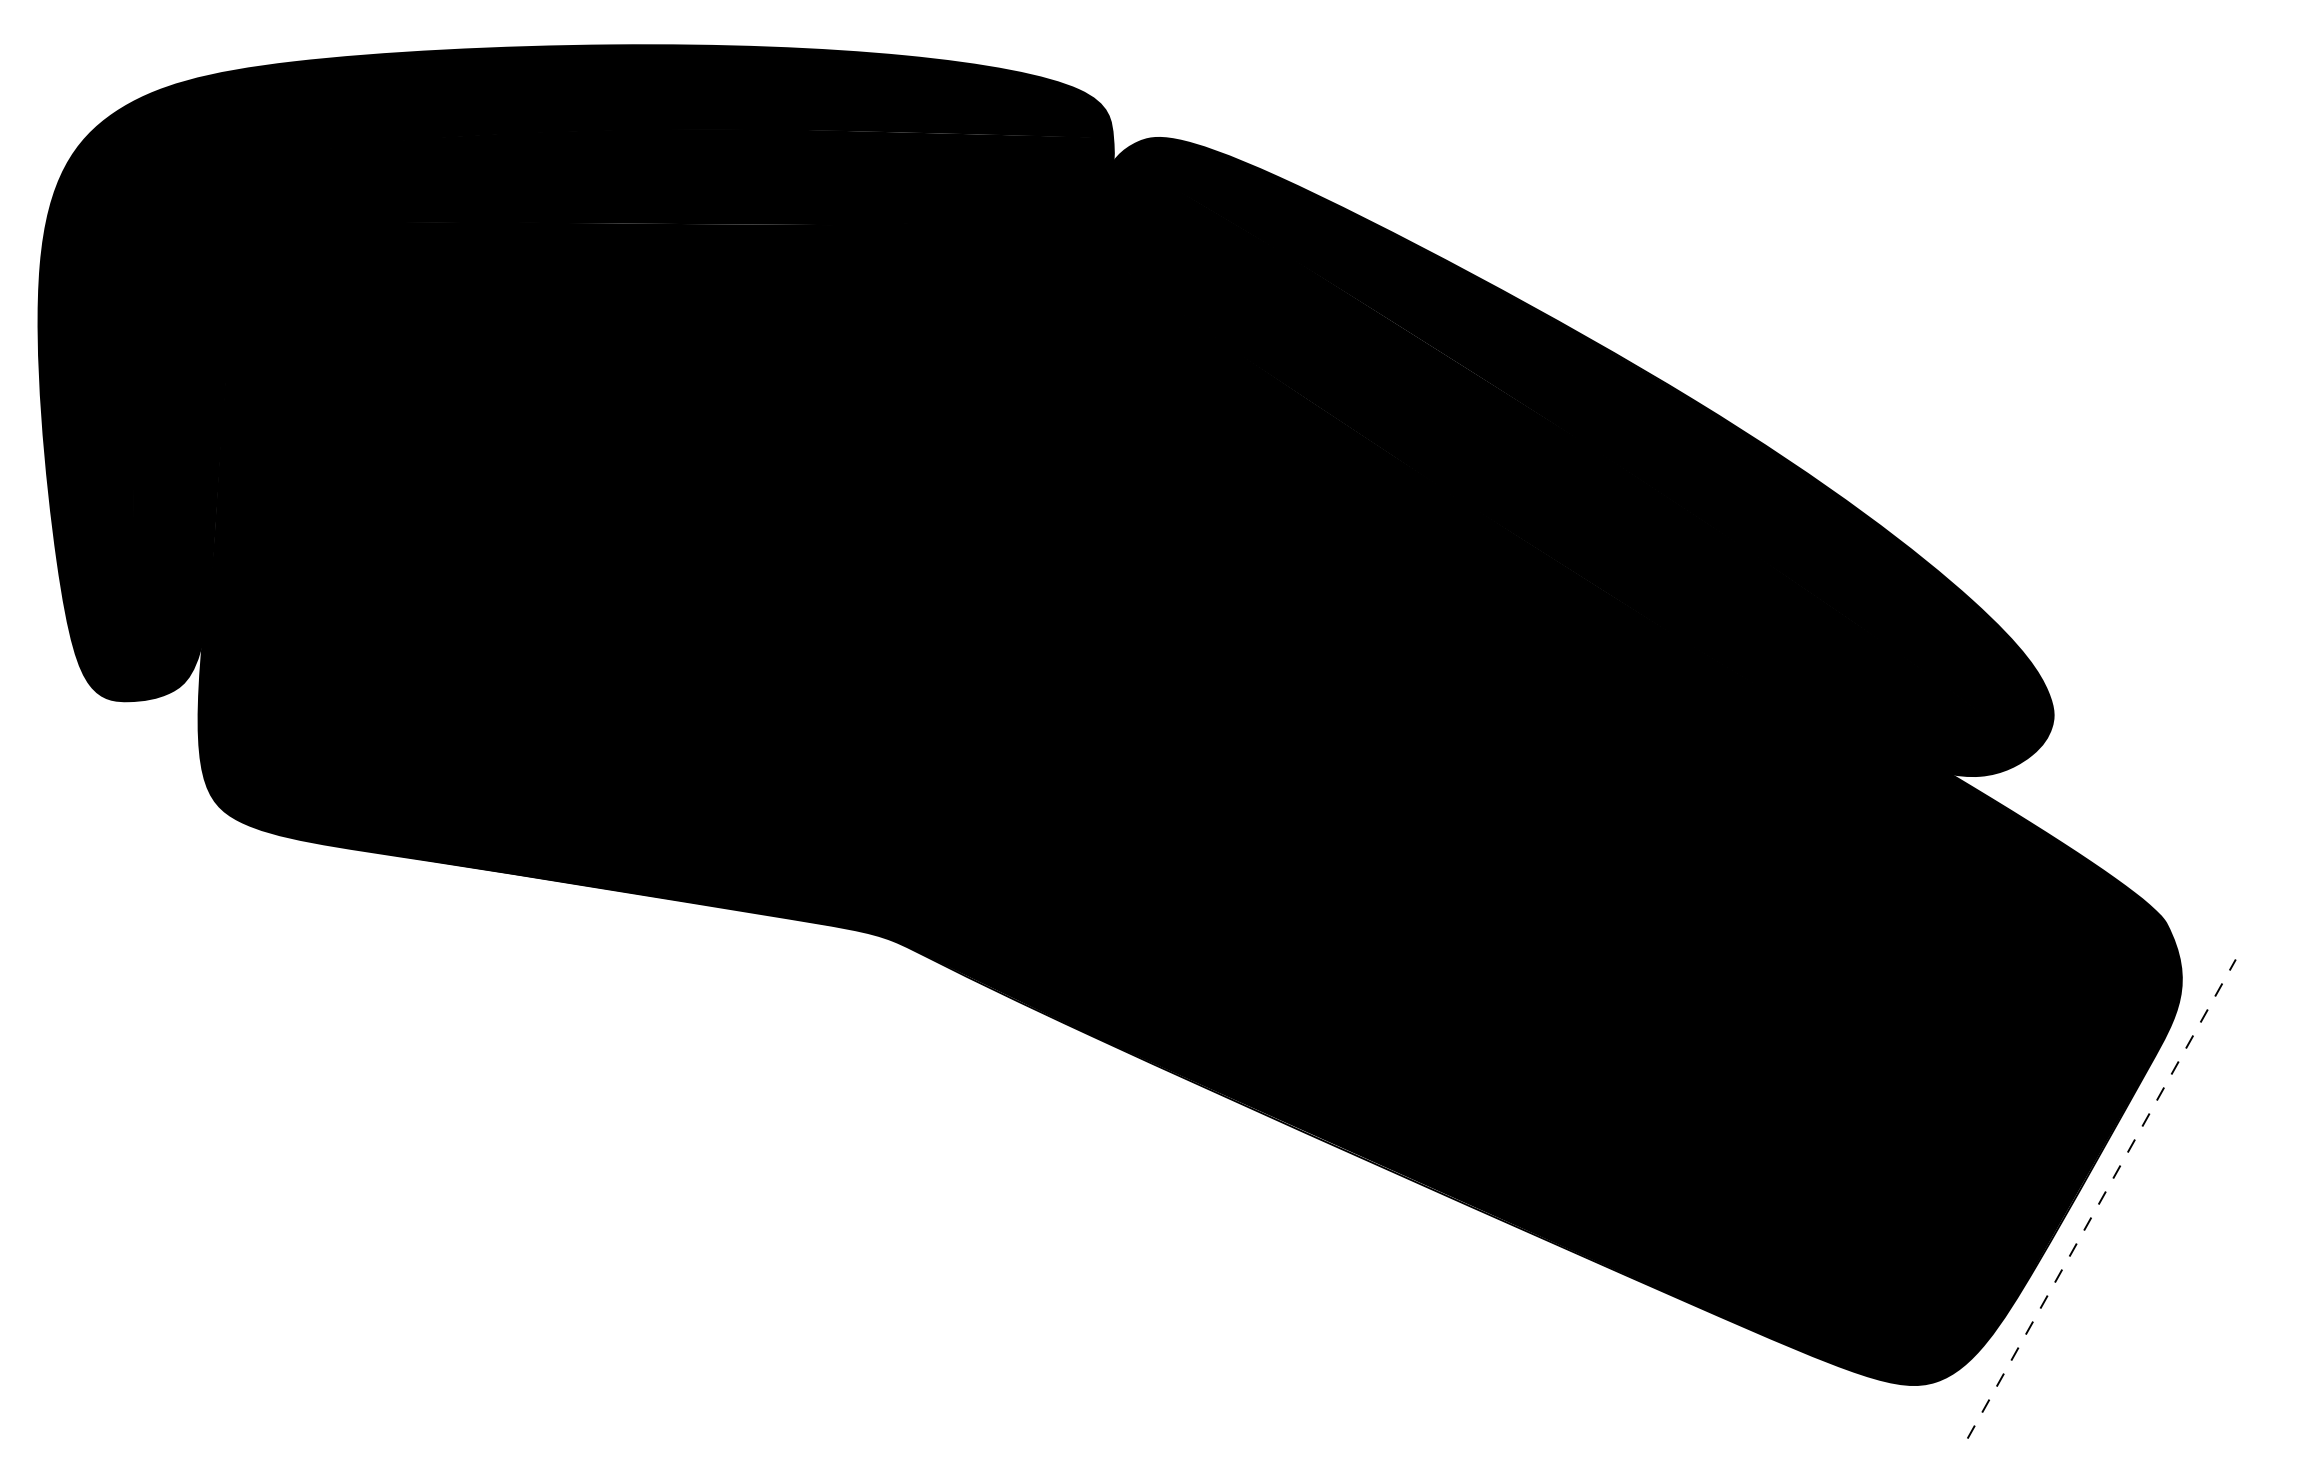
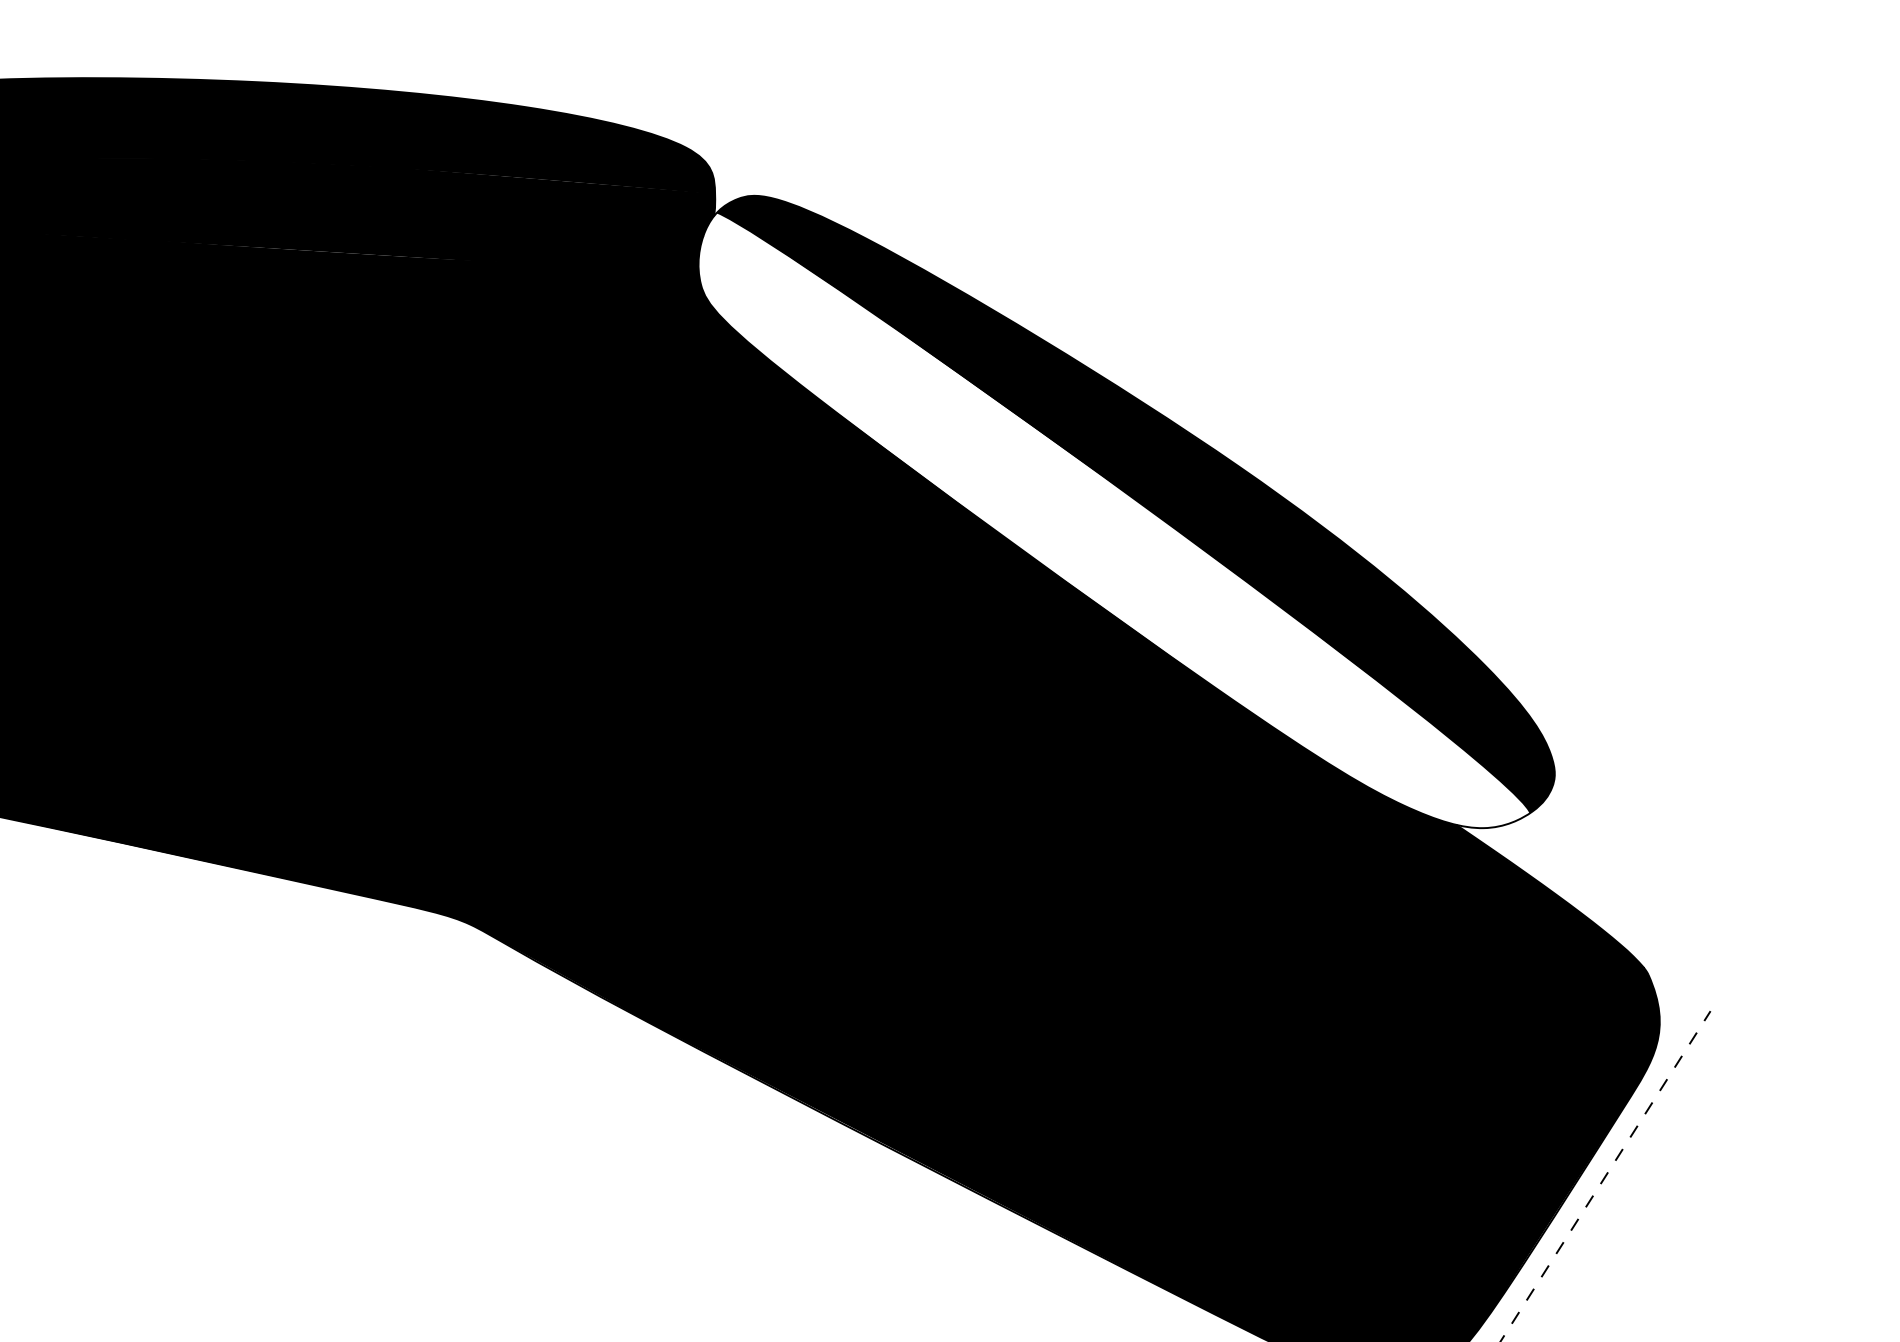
fill: (1564, 467) -> (1115, 521), removed

